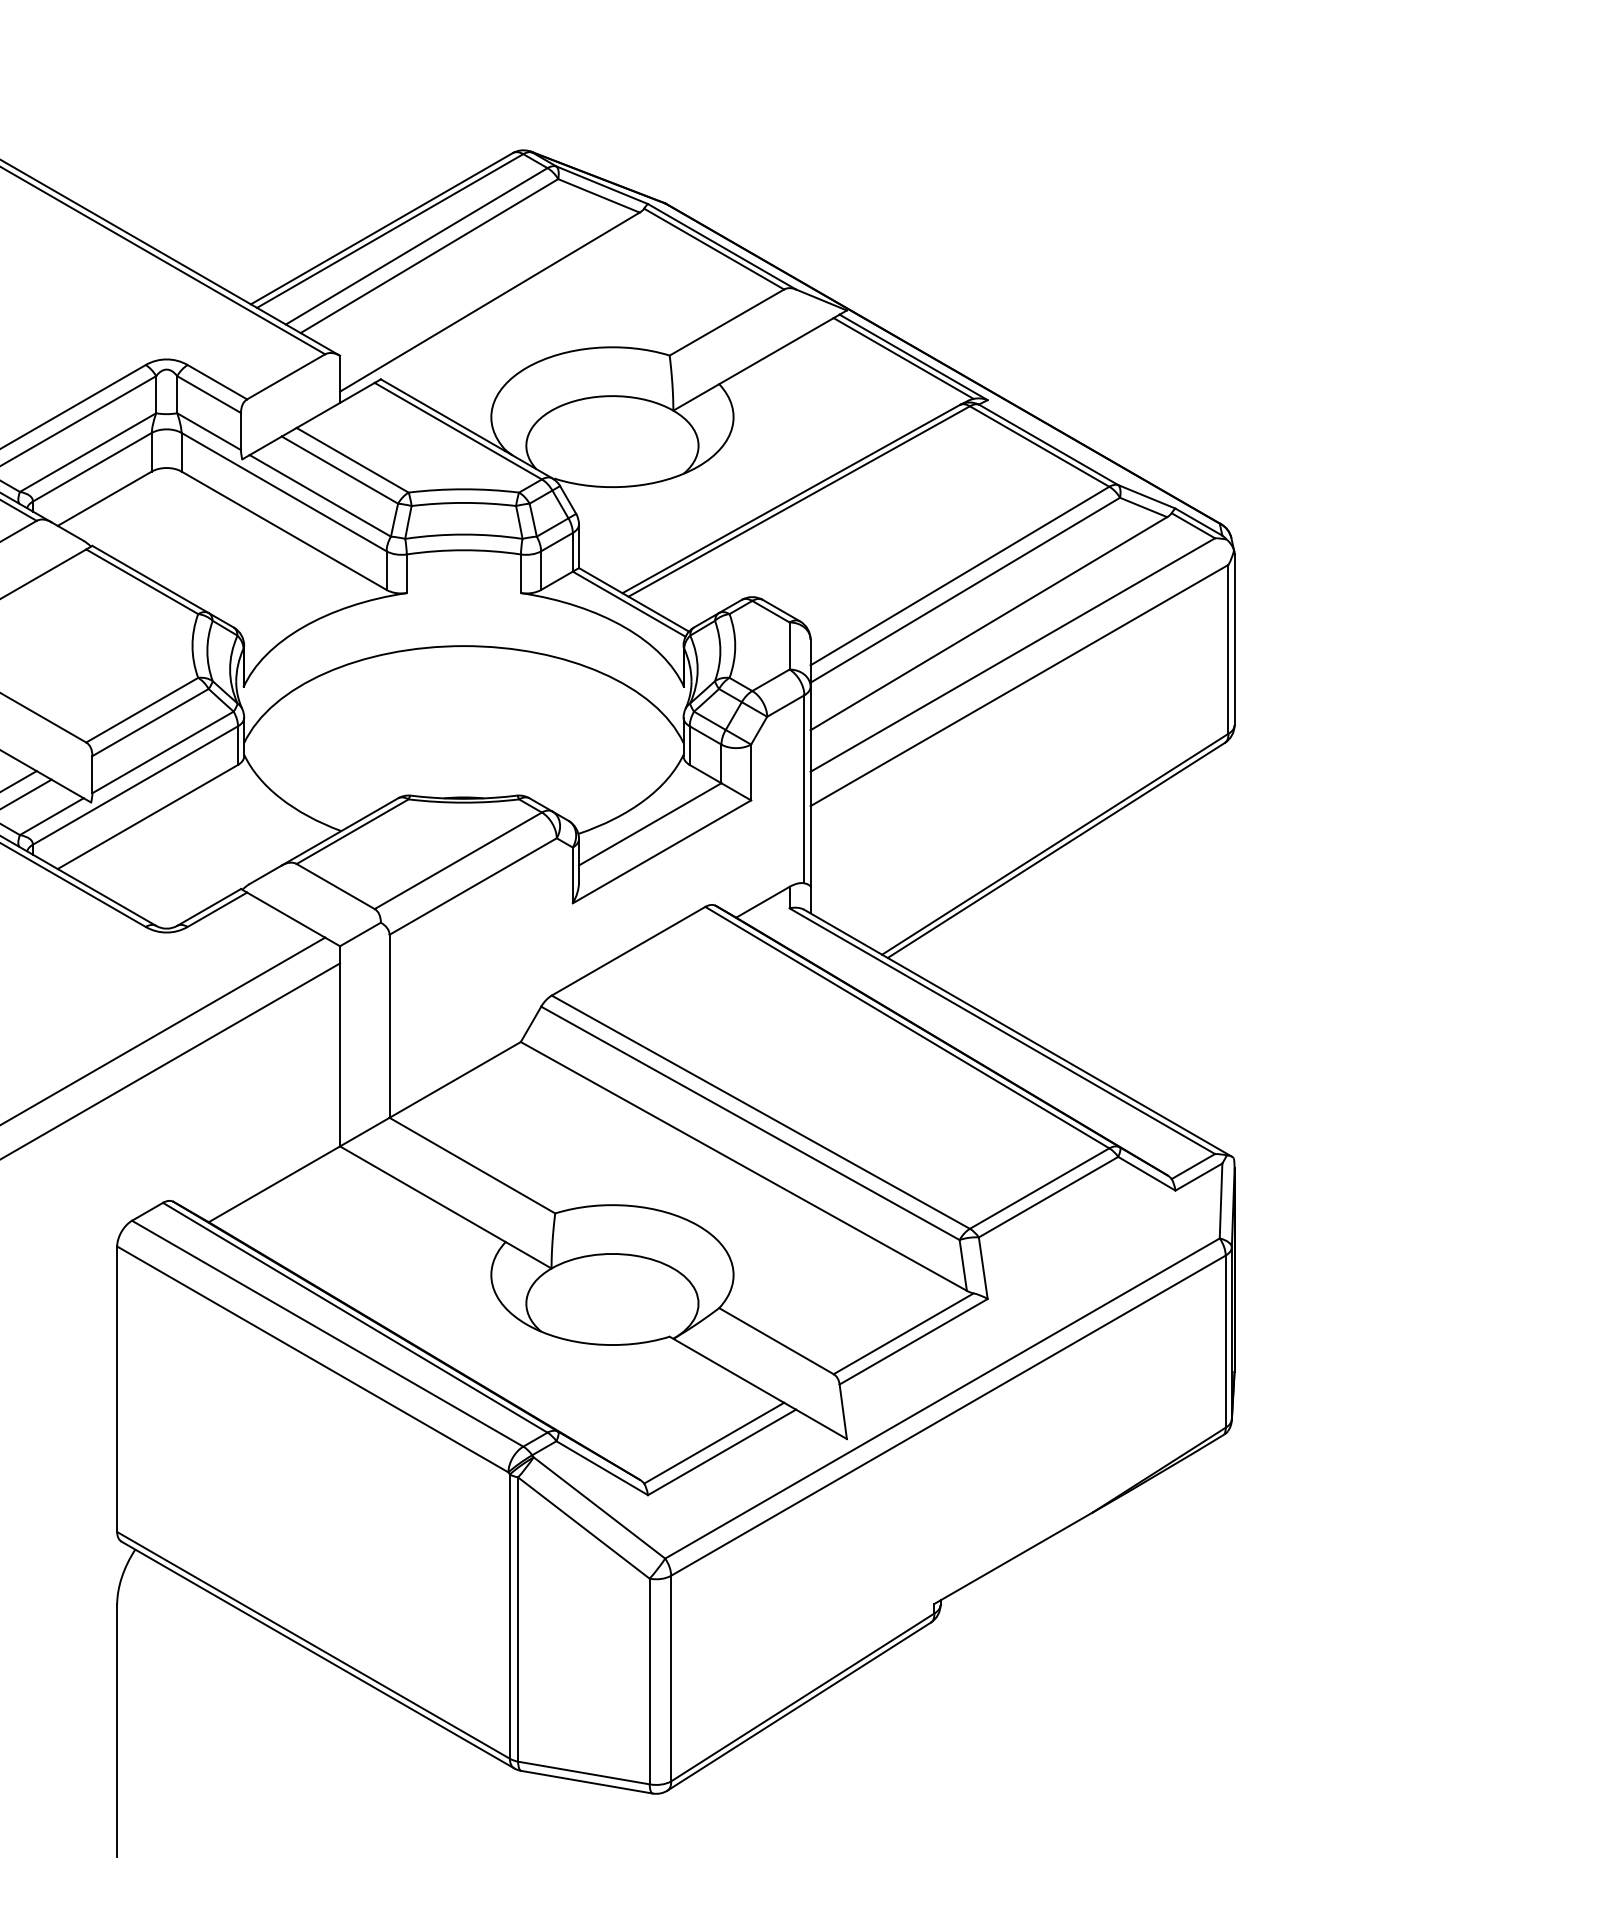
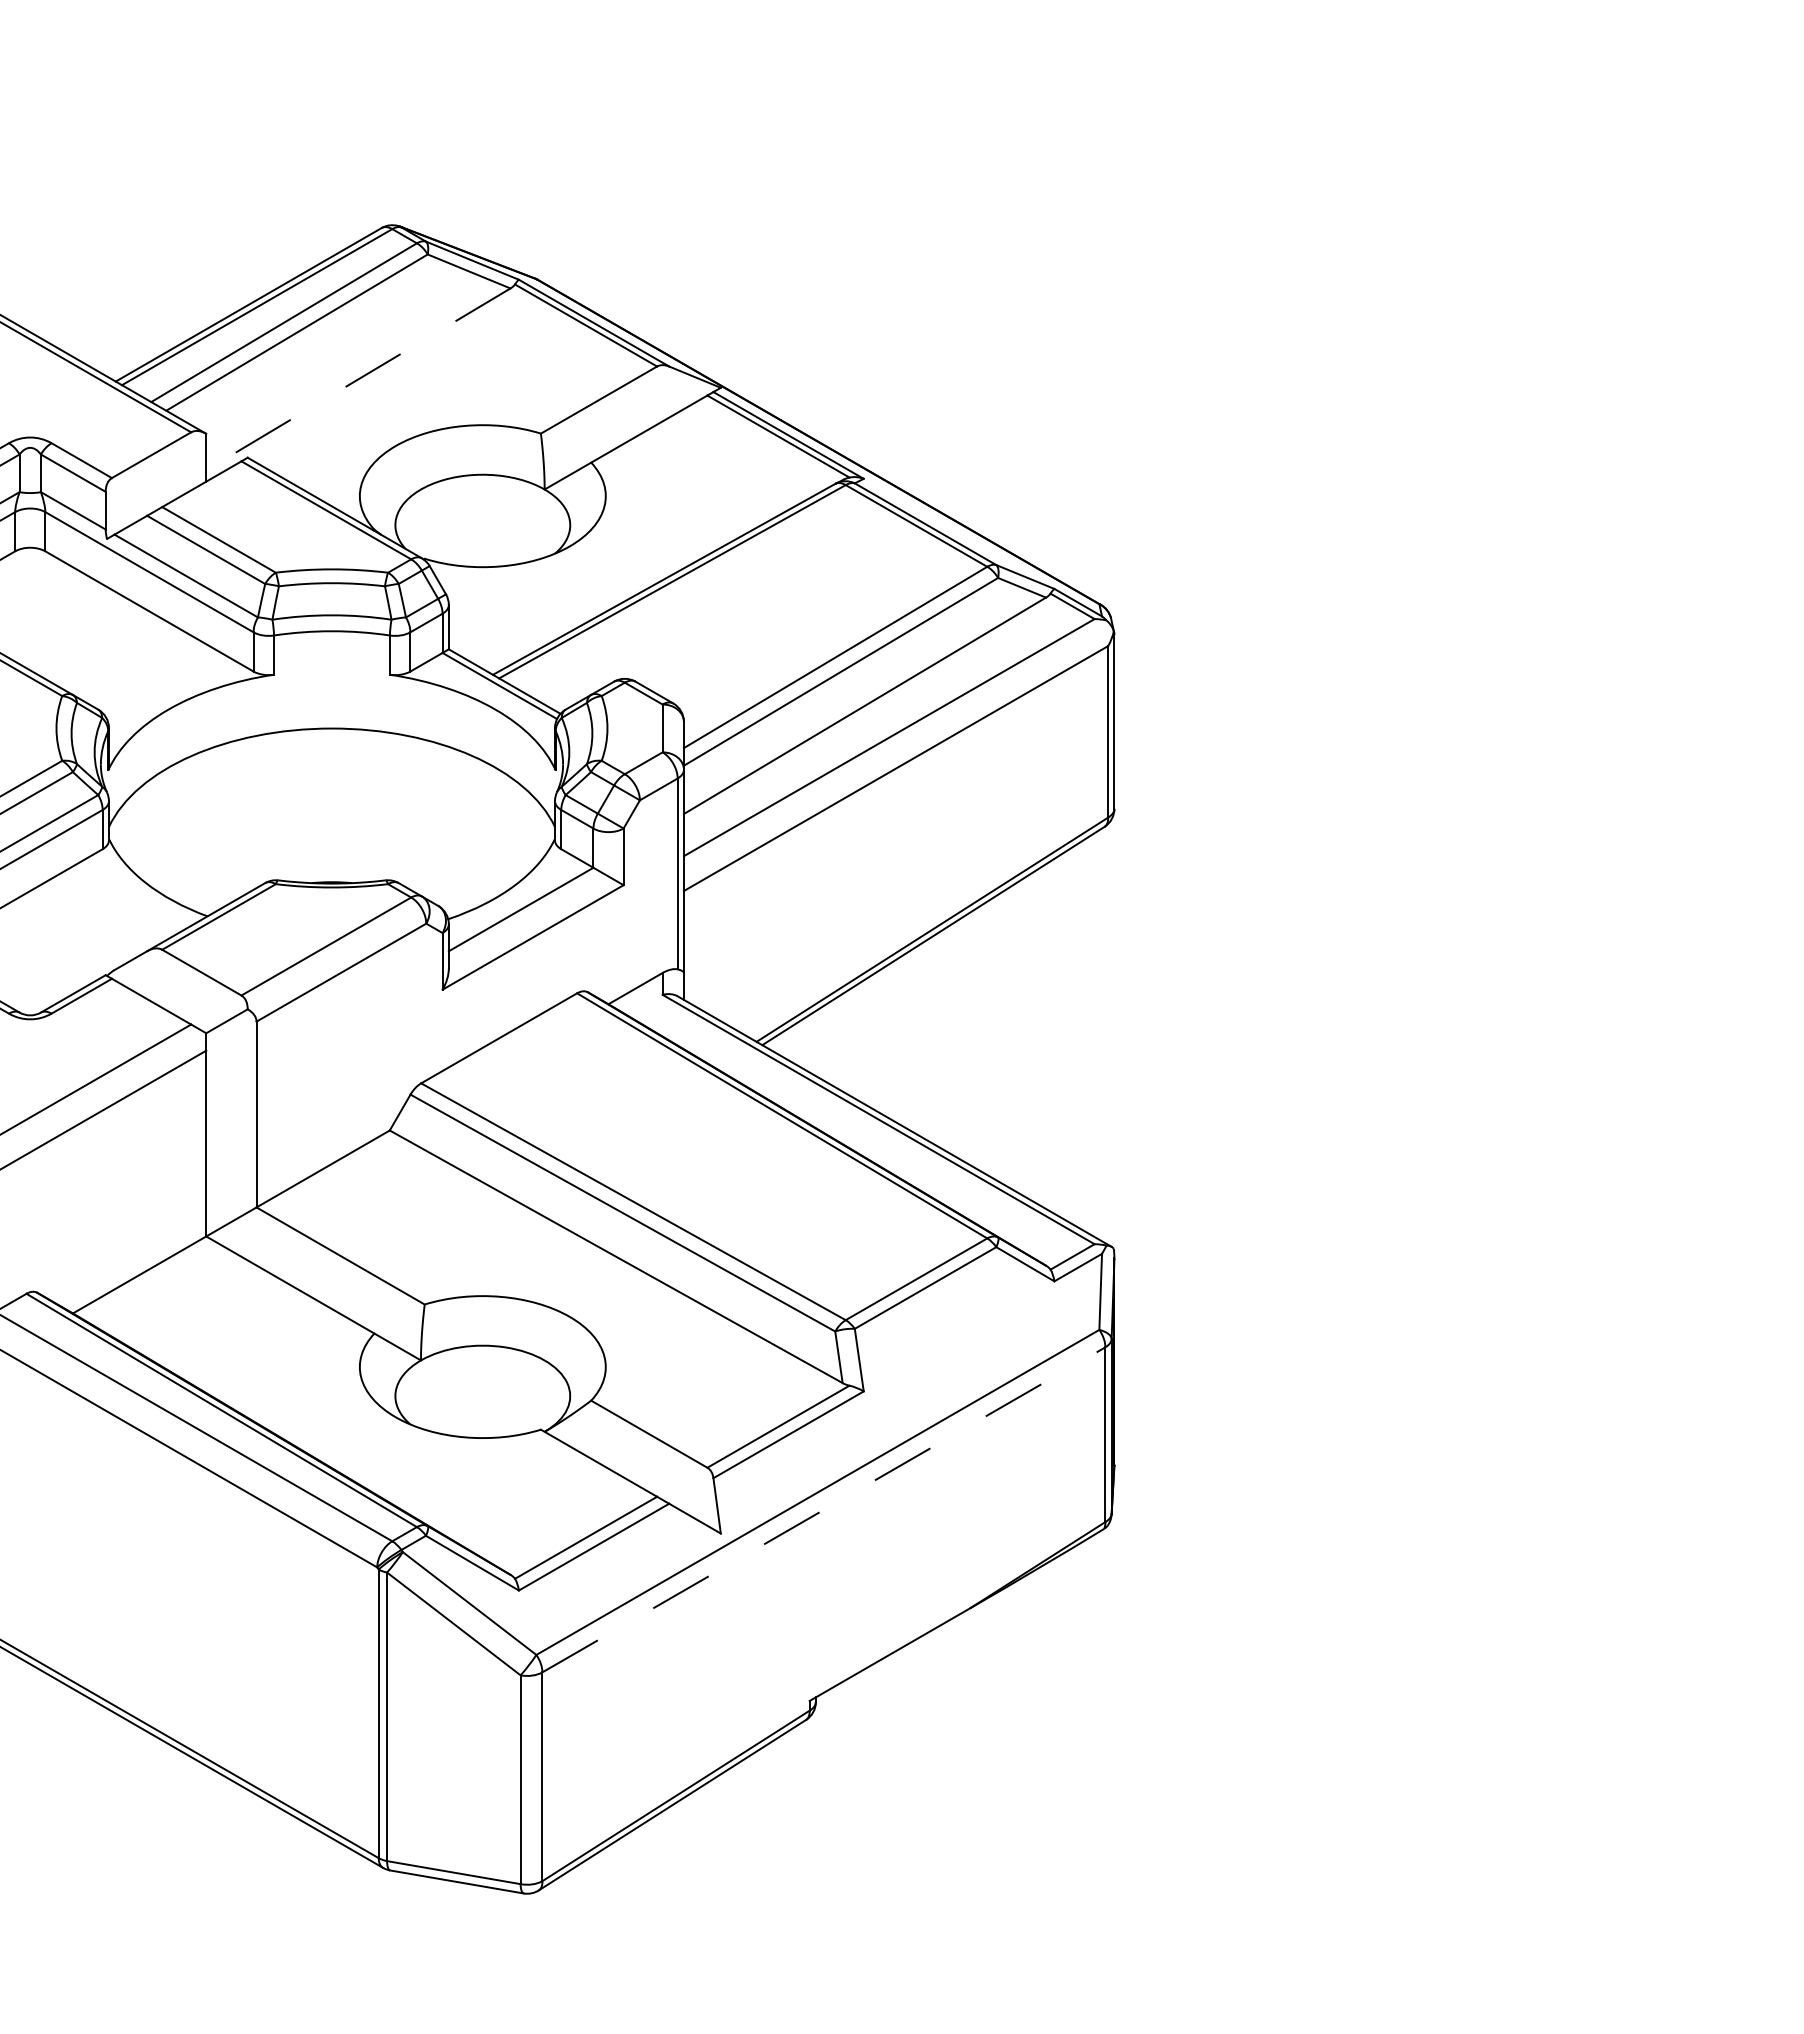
line: (489, 302) -> (357, 379), solid -> dashed
line: (949, 1415) -> (824, 1509), solid -> dashed

